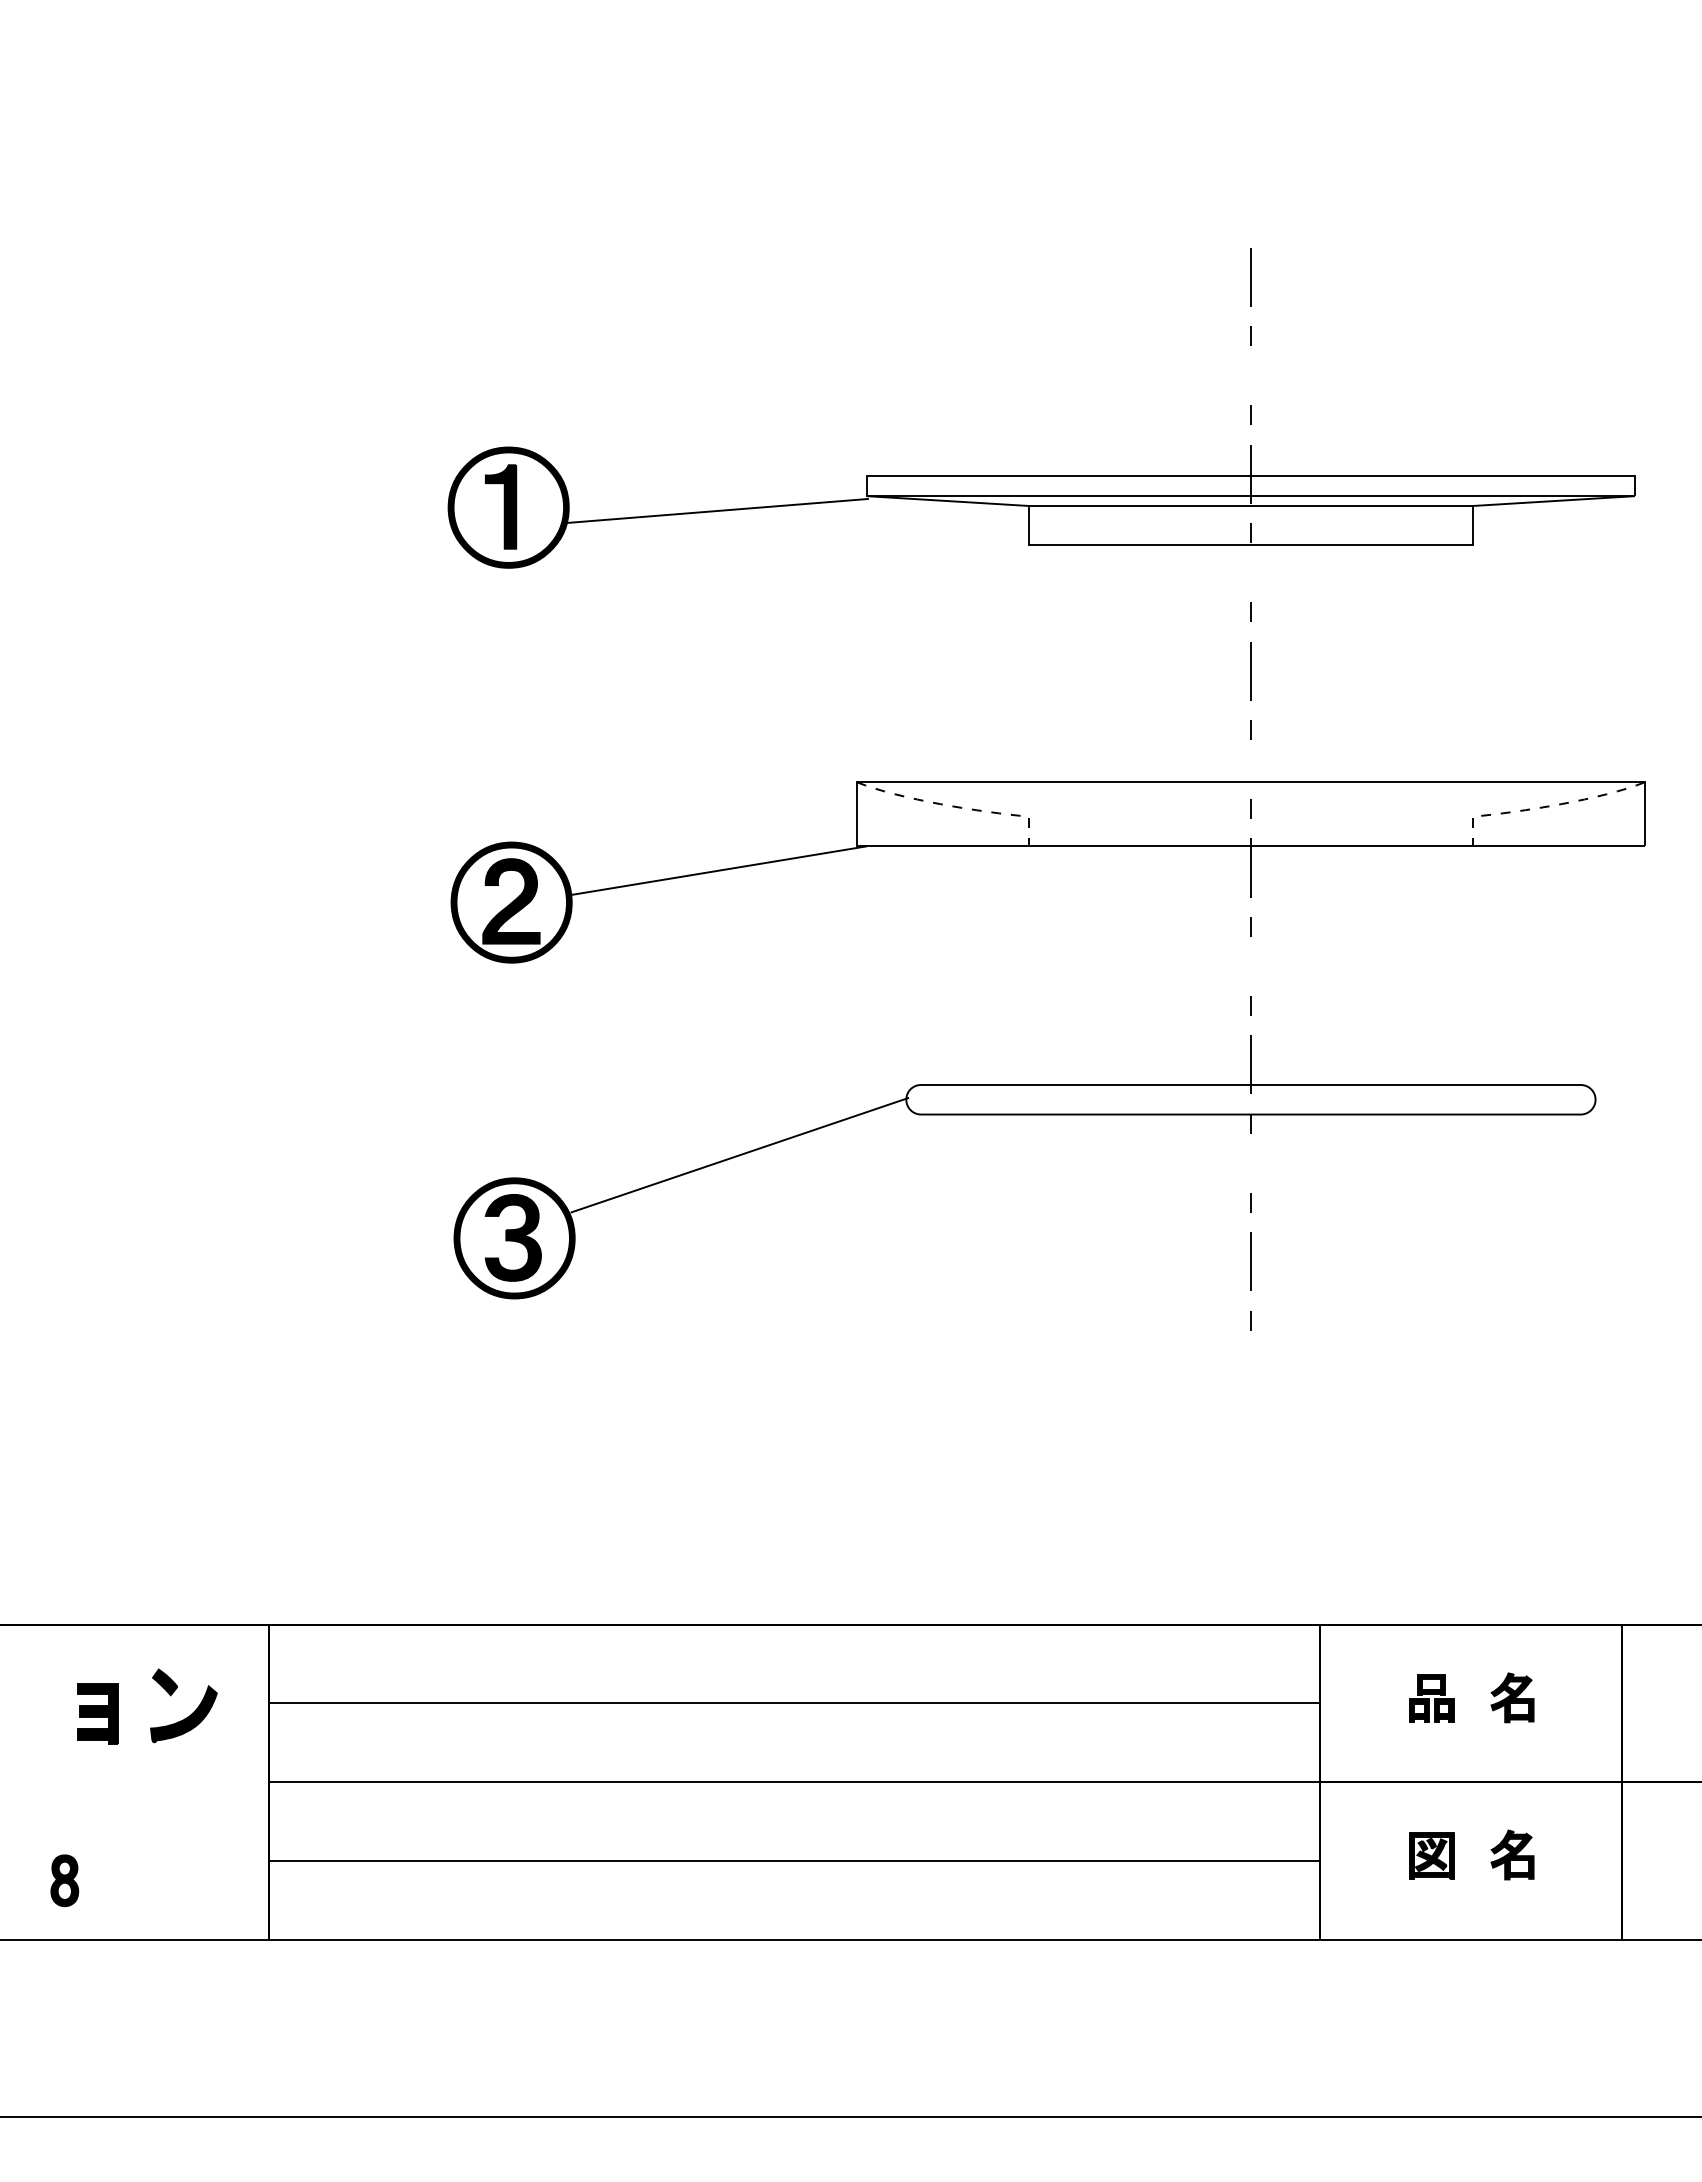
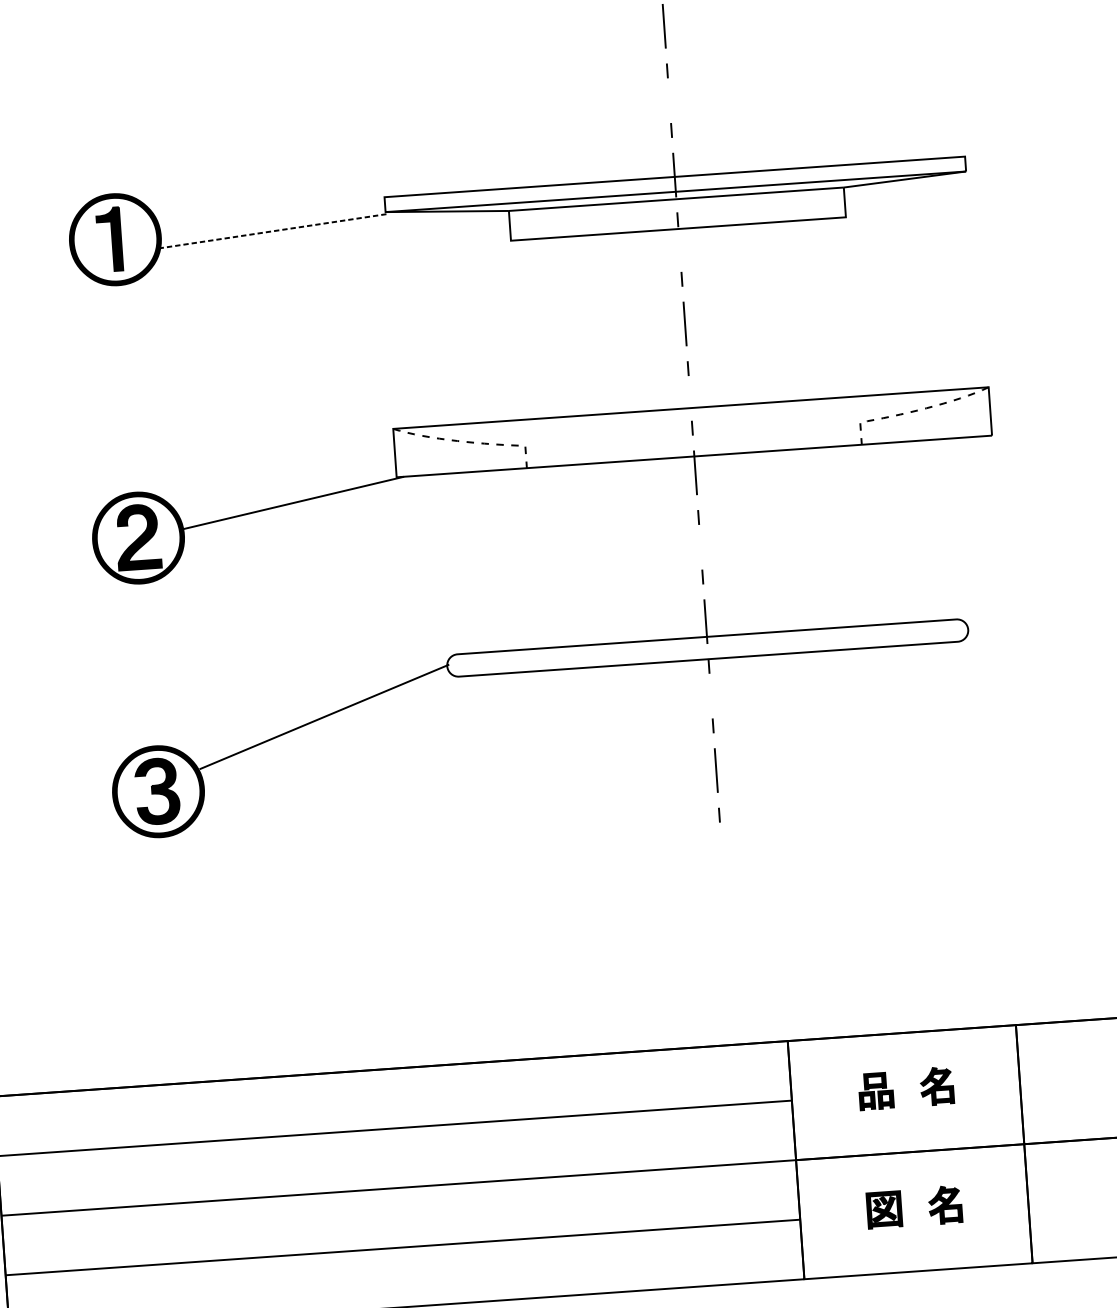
line: (716, 511) -> (272, 231), solid -> dashed

